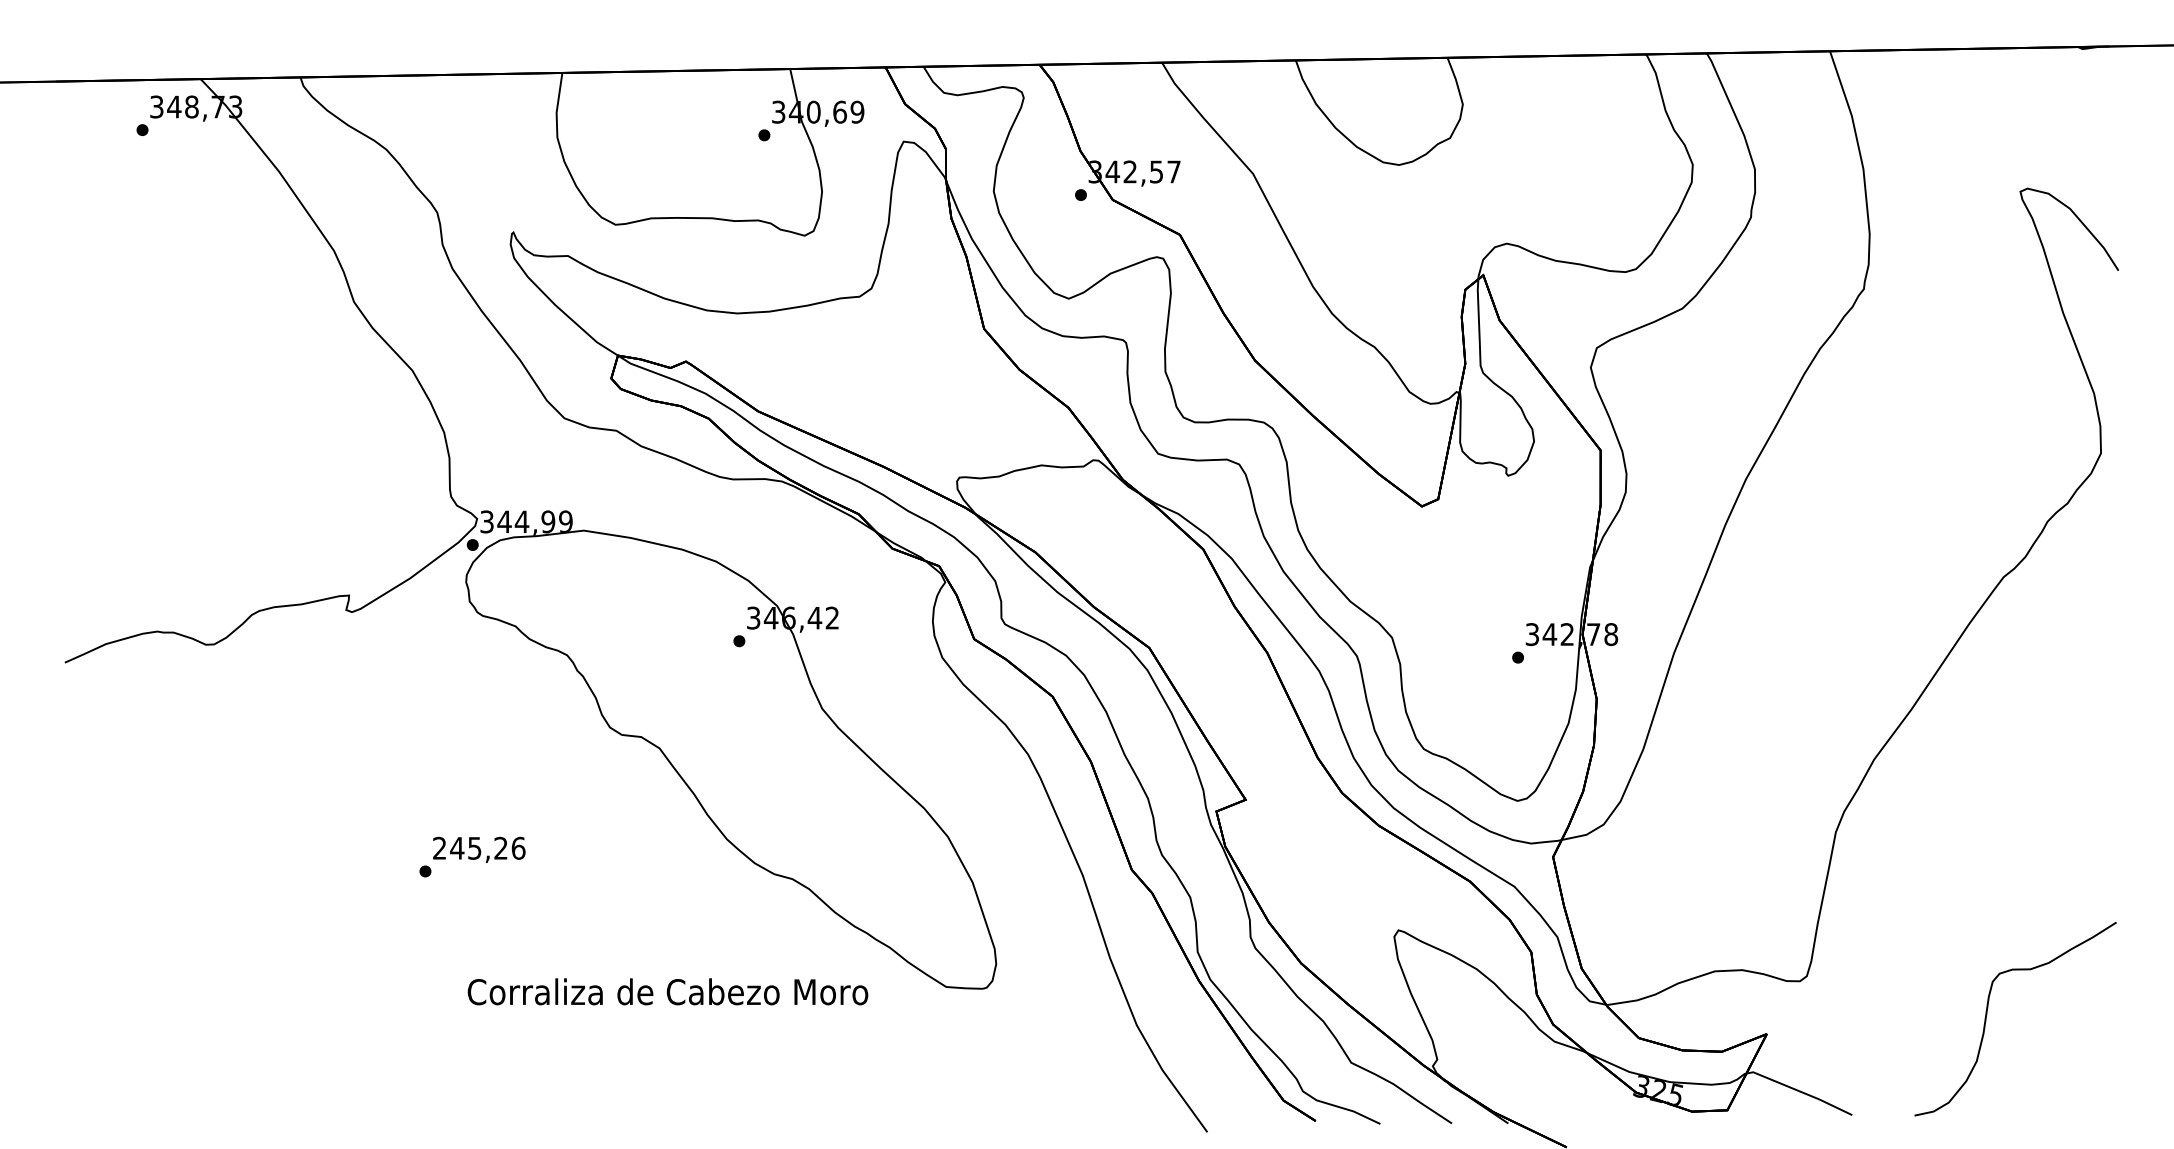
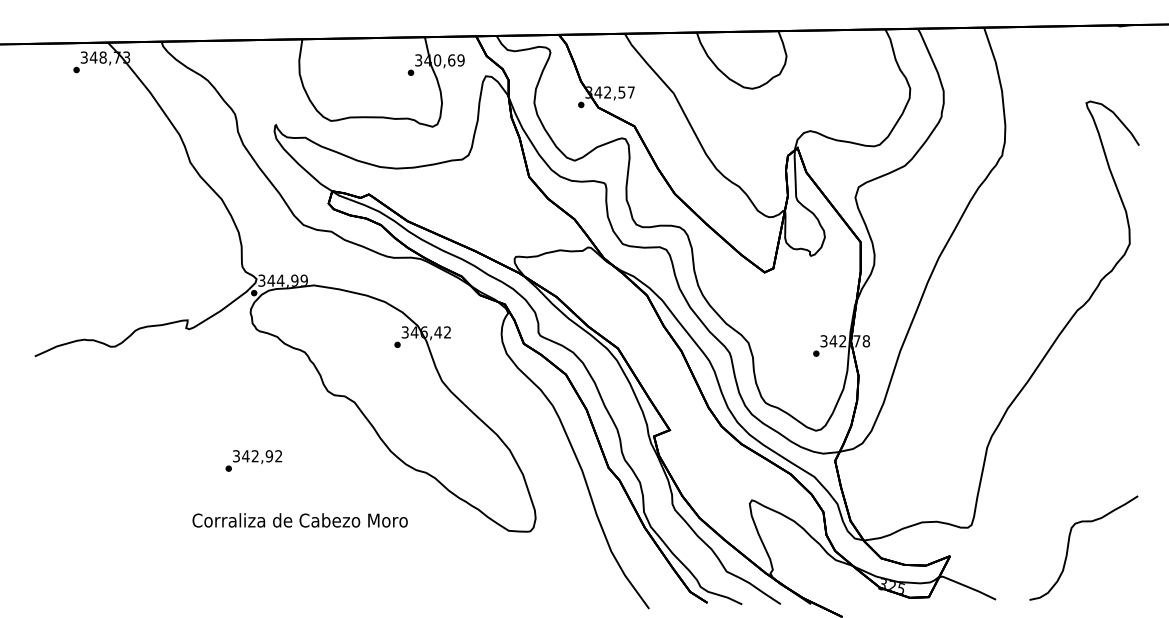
text: (478, 848) -> (257, 456), 245,26 -> 342,92
text: (666, 991) -> (299, 520), moved

